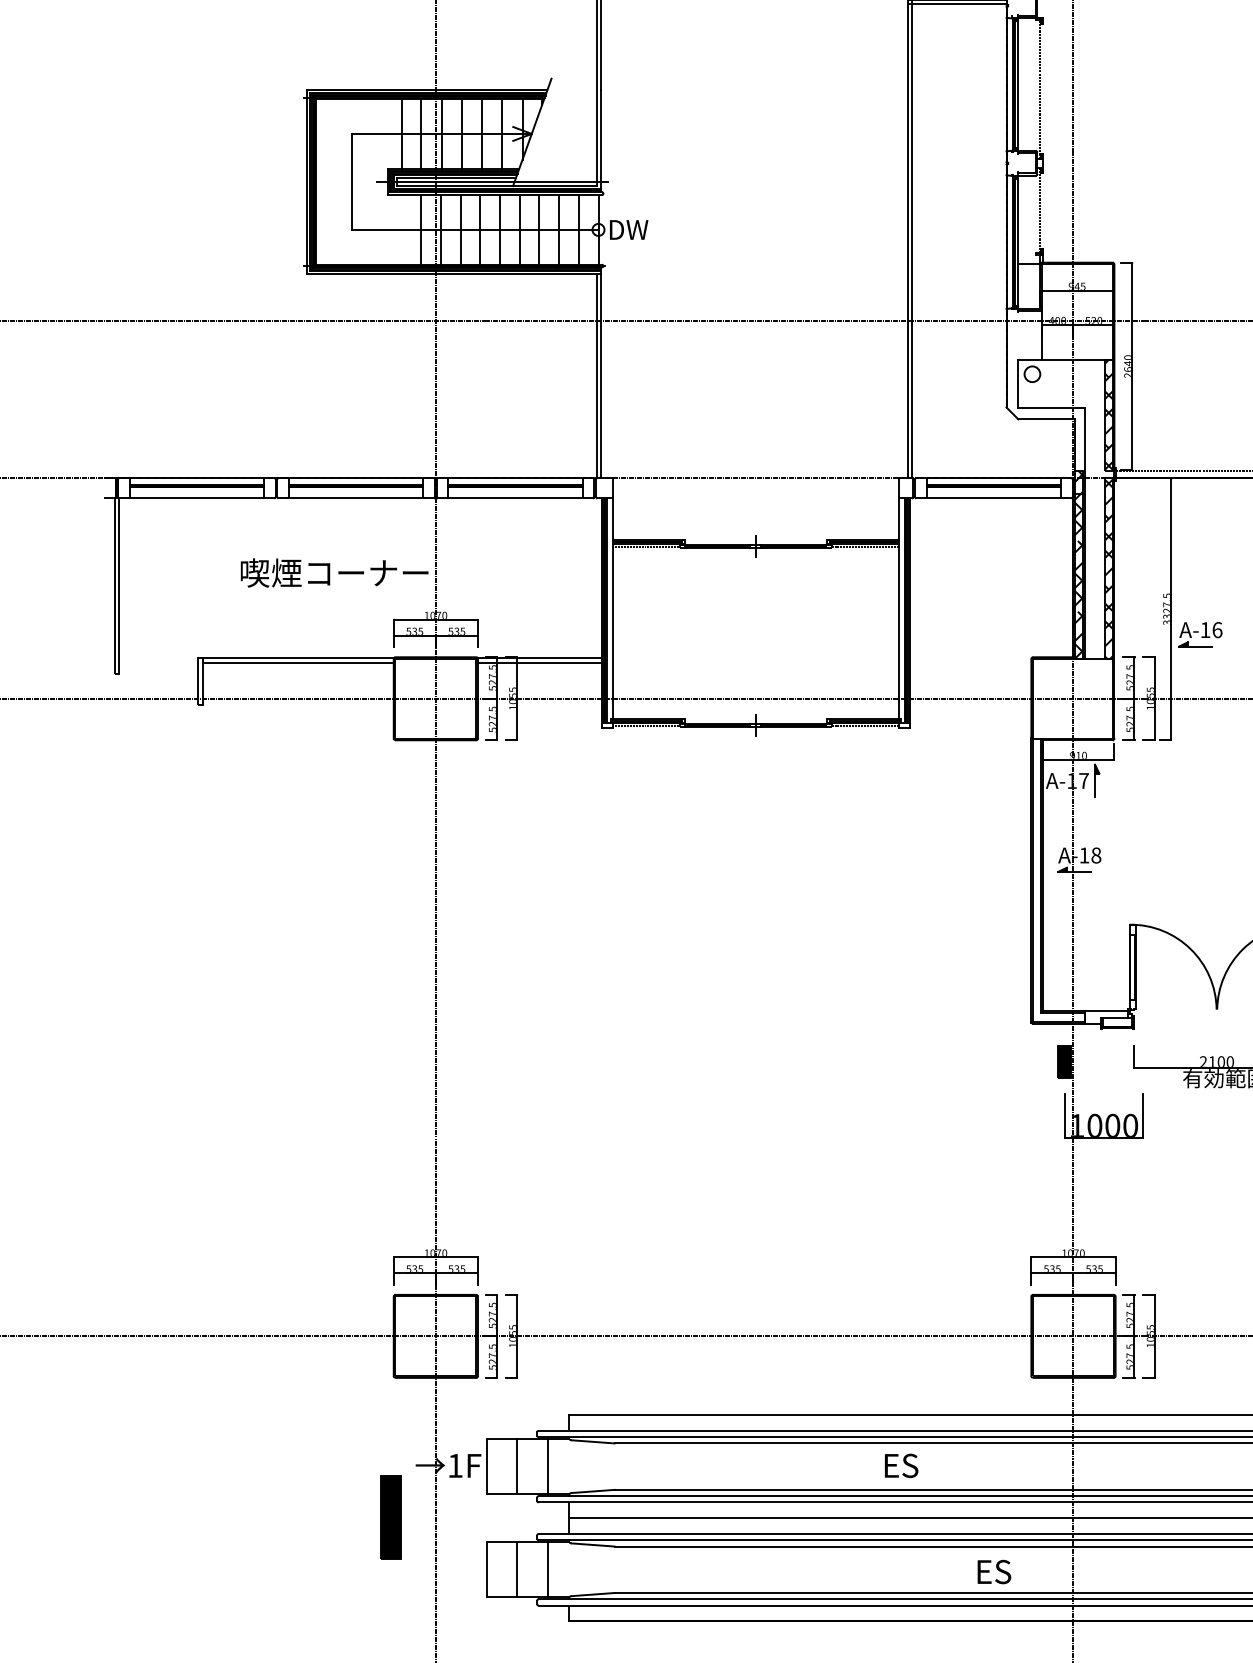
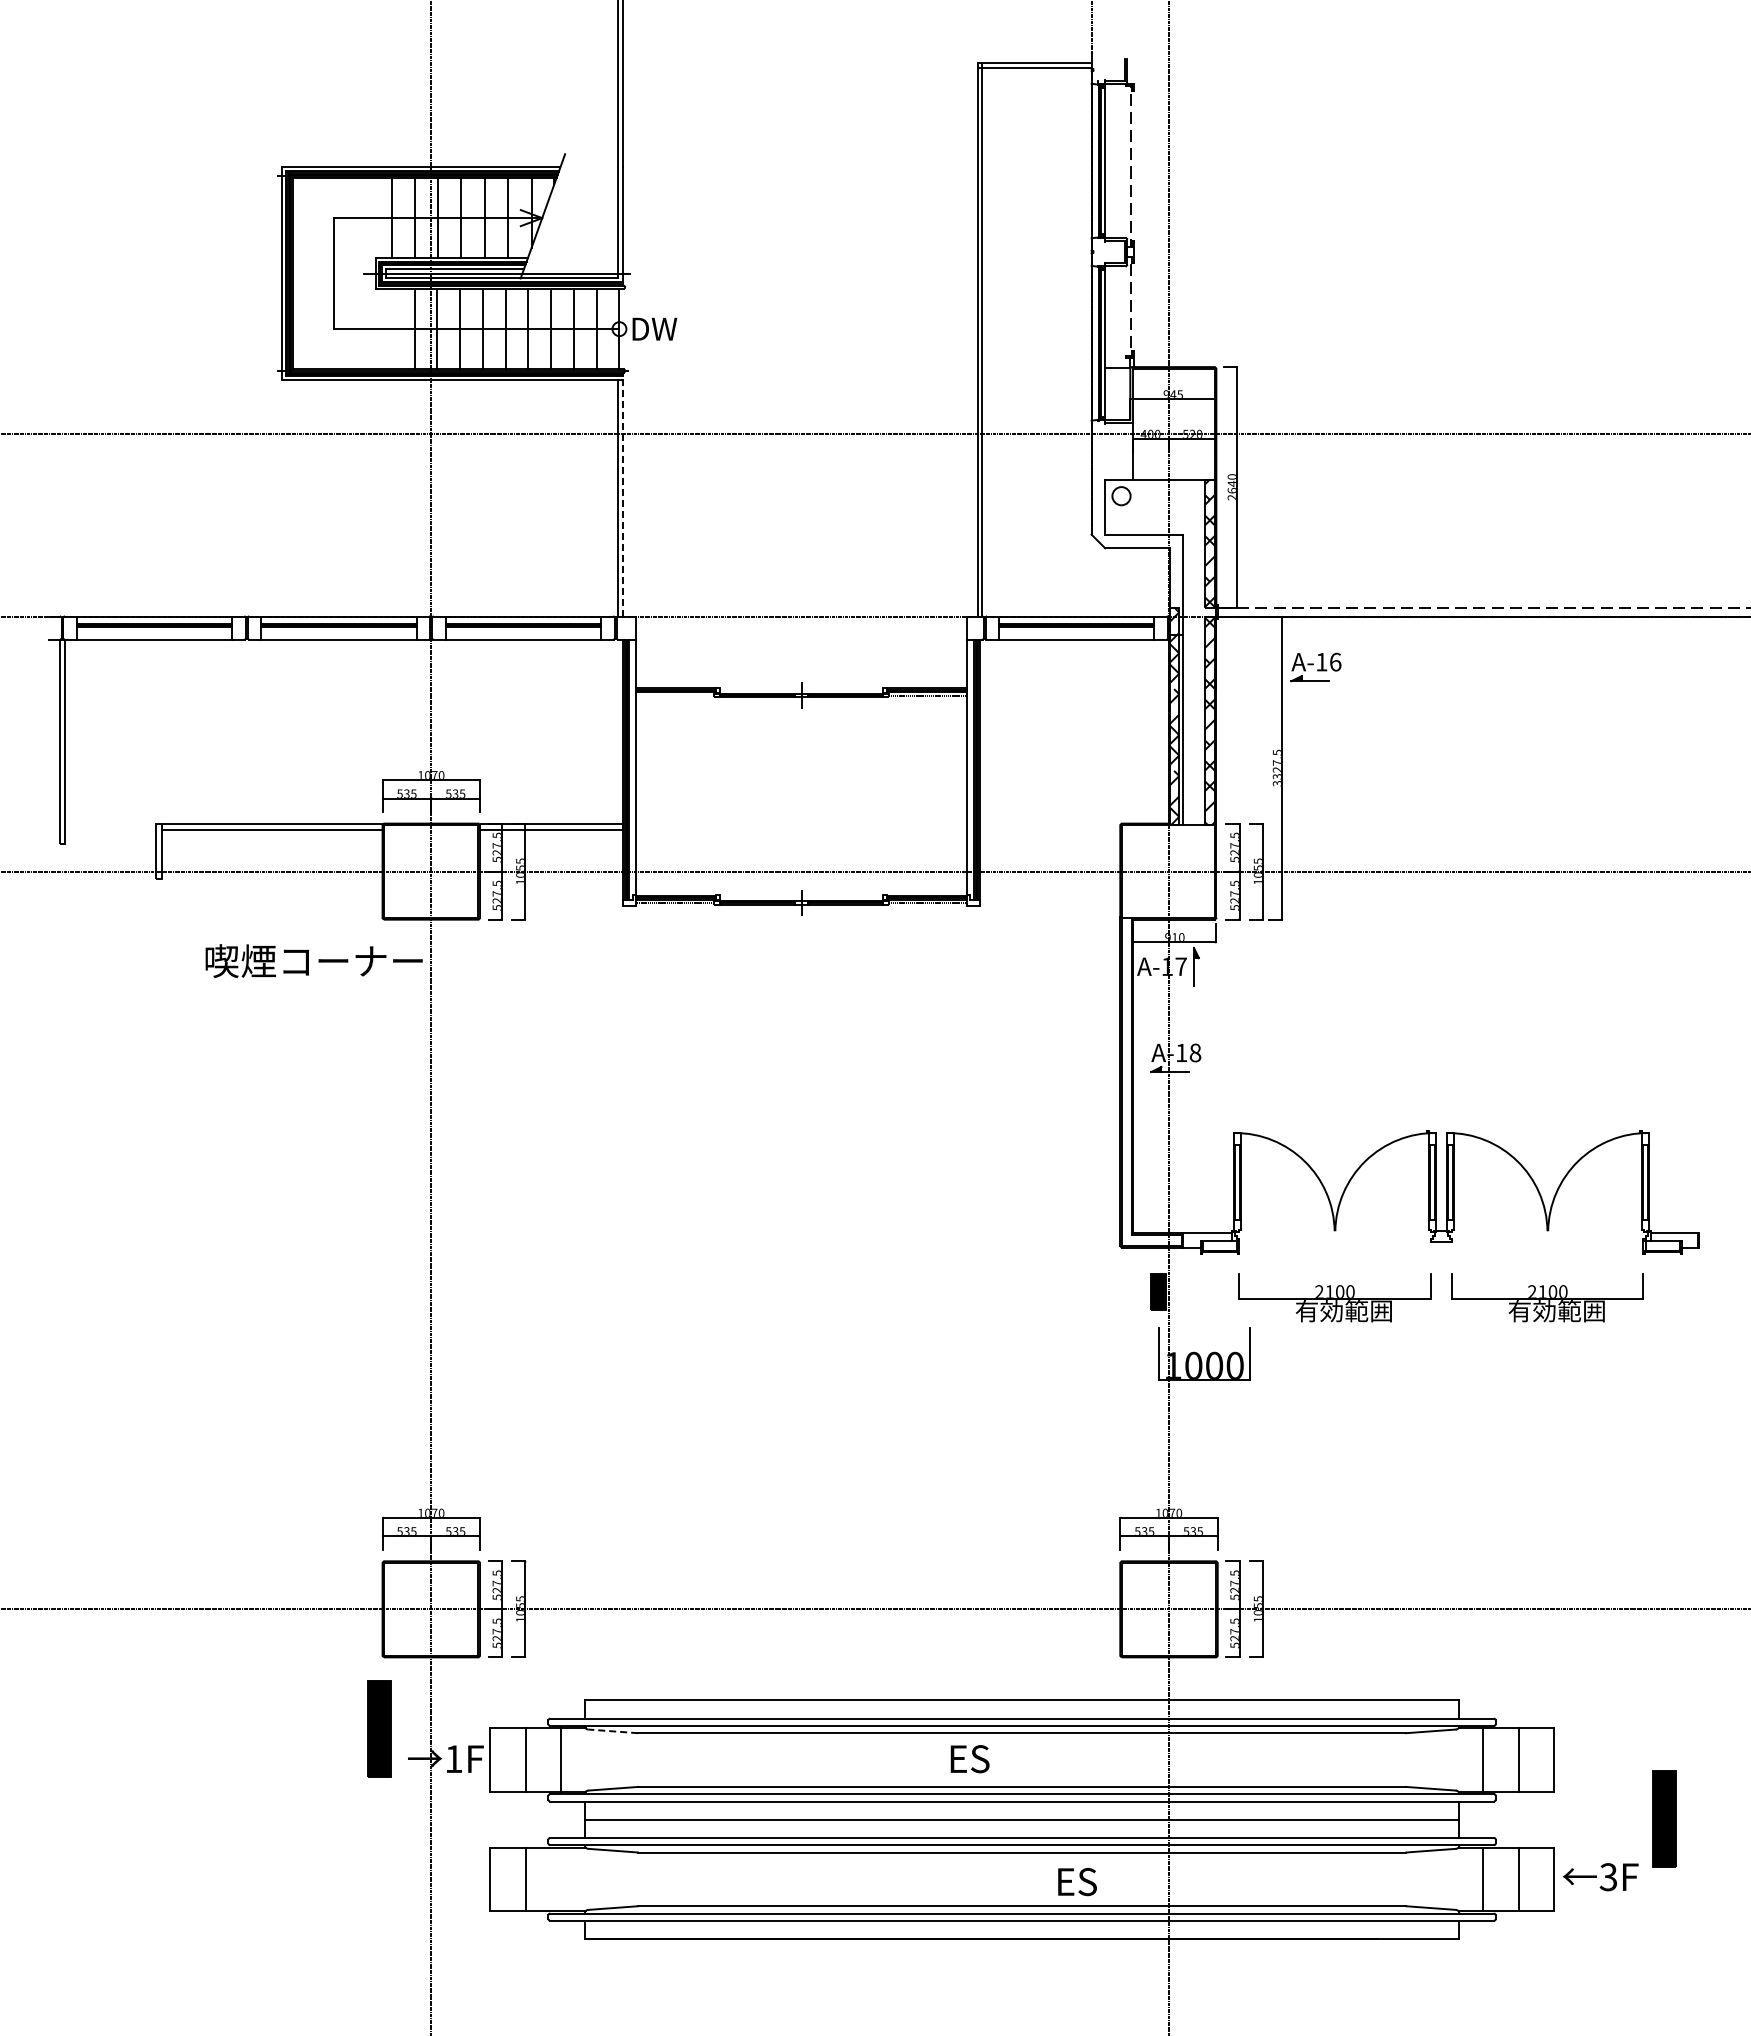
line: (601, 372) -> (622, 494), solid -> dashed
line: (646, 546) -> (674, 695), removed
text: (334, 572) -> (313, 960), moved
part: (1200, 634) -> (1315, 667), moved
line: (593, 1441) -> (613, 1731), solid -> dashed
part: (391, 1517) -> (379, 1728), moved
line: (548, 1569) -> (561, 1879), removed

